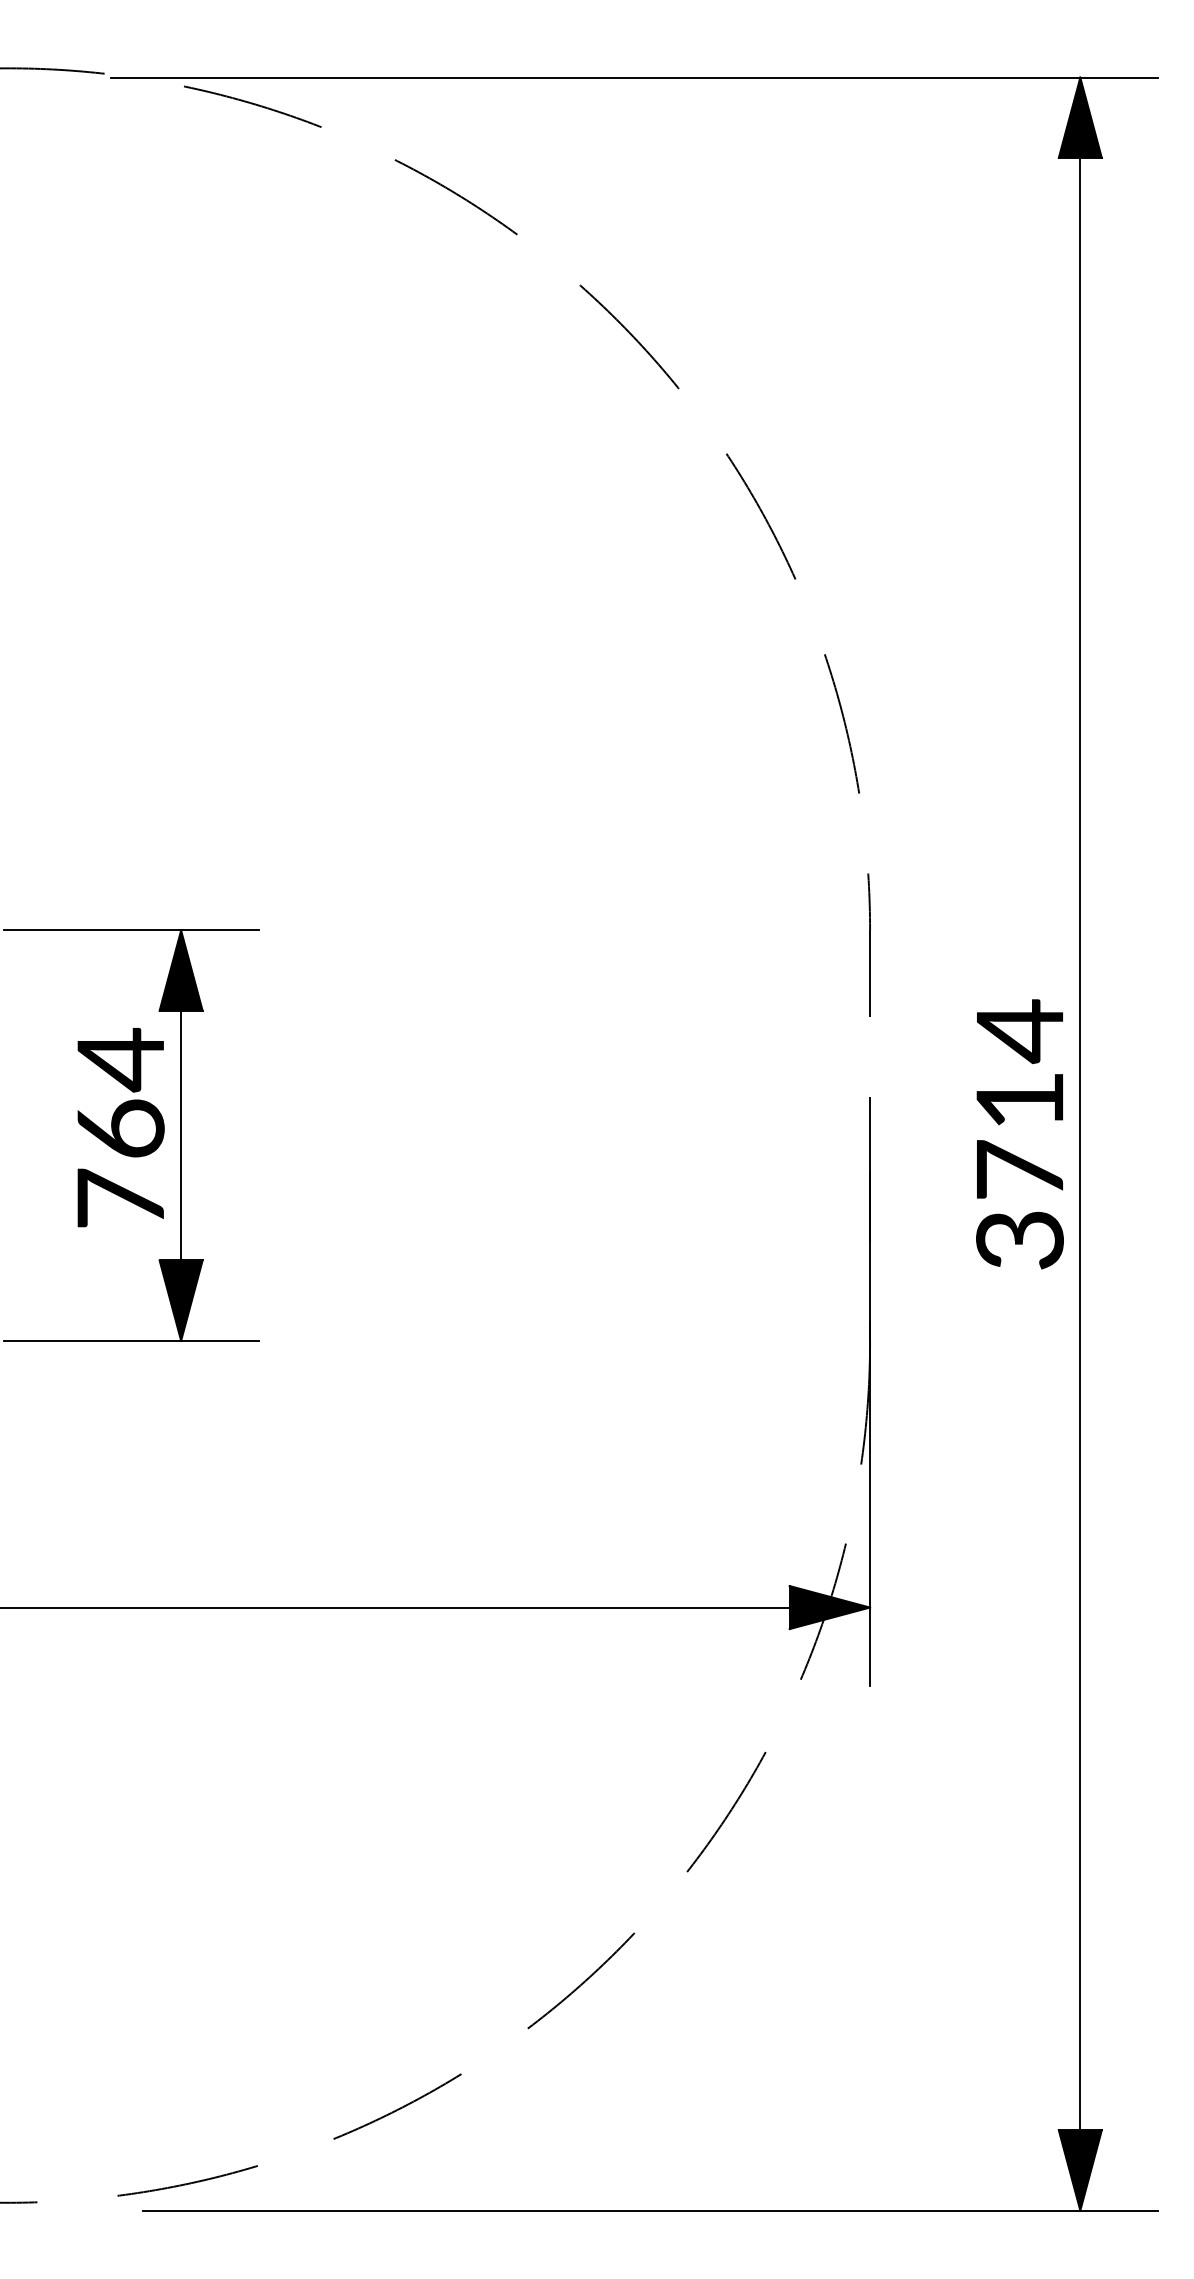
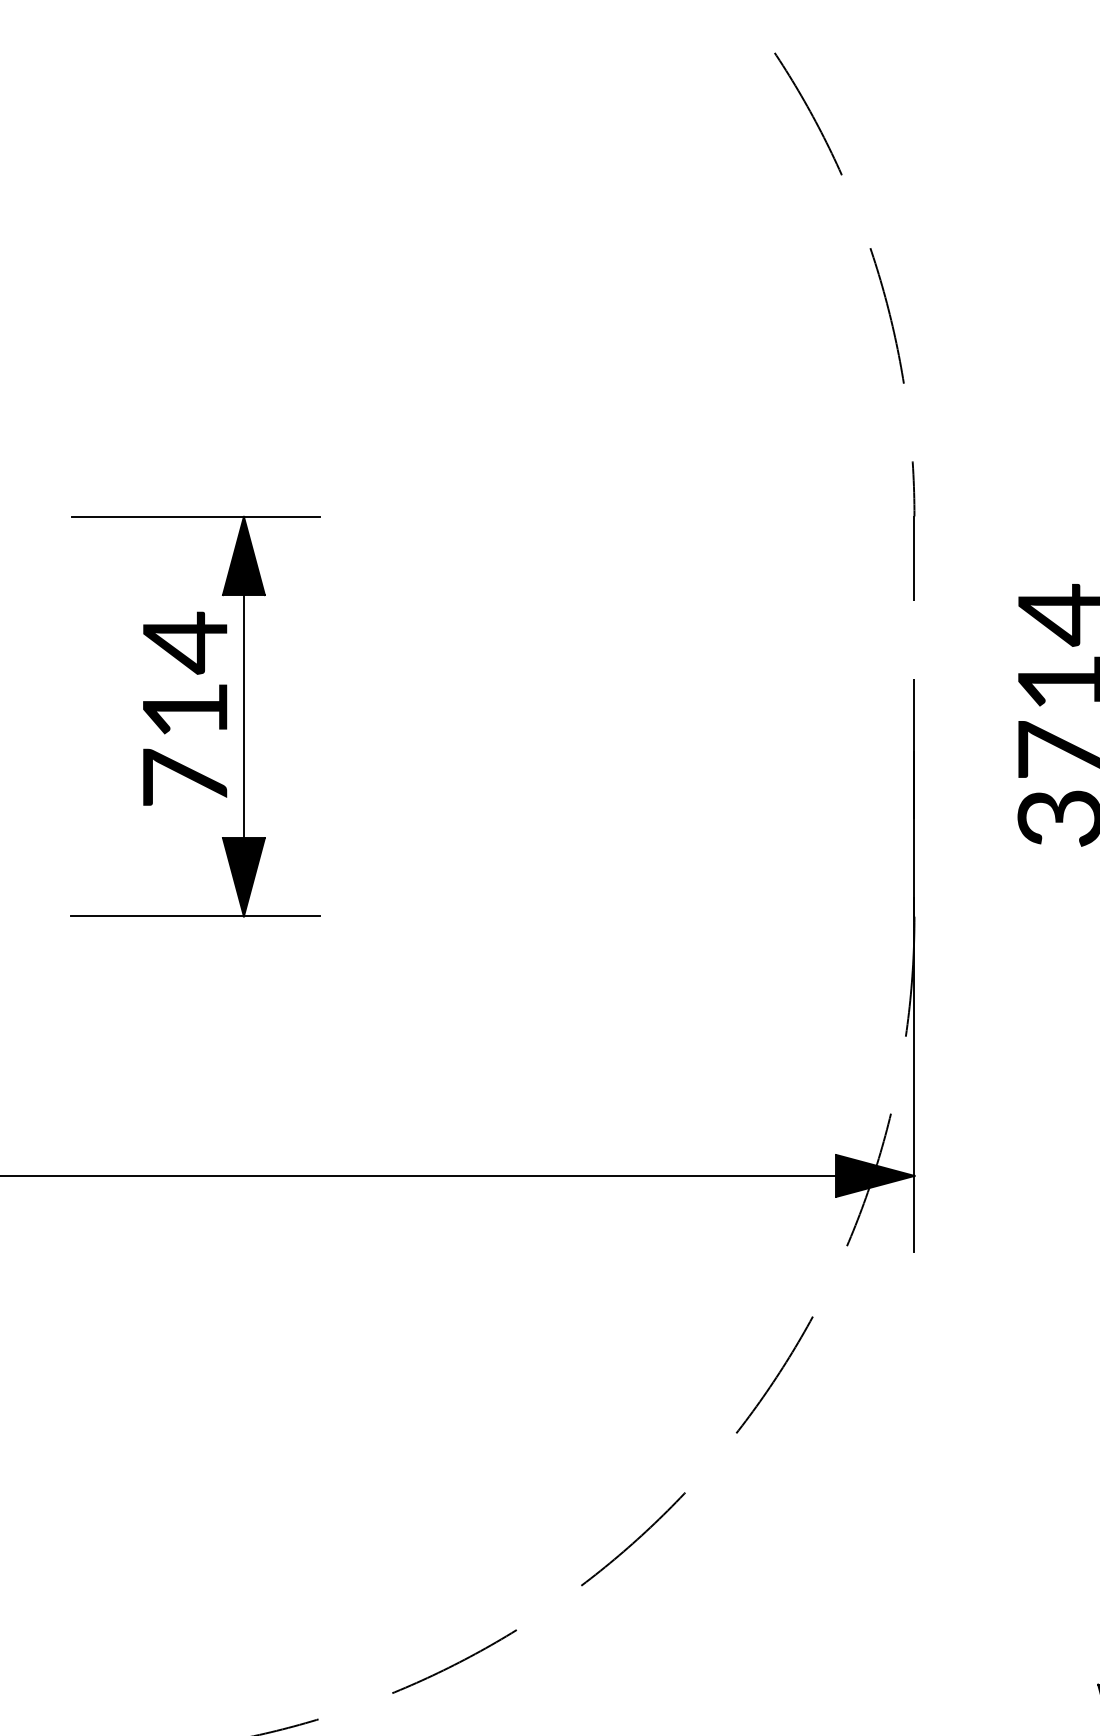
text: (120, 1128) -> (184, 709), 764 -> 714

